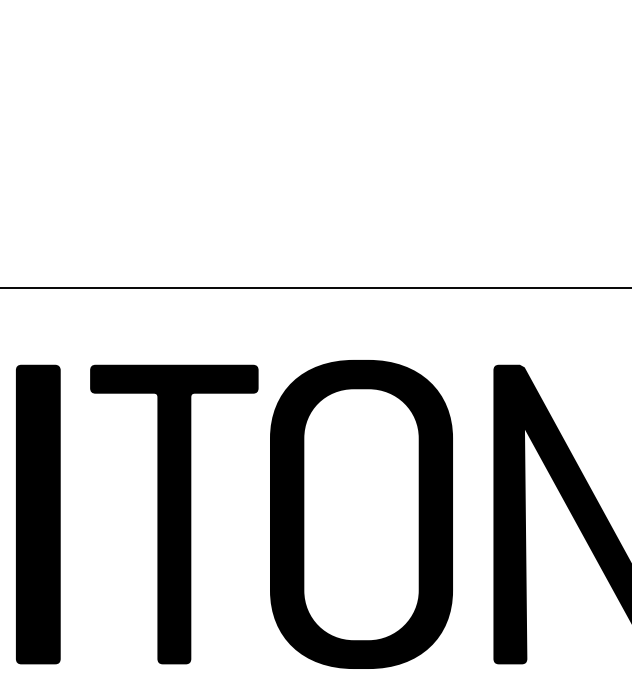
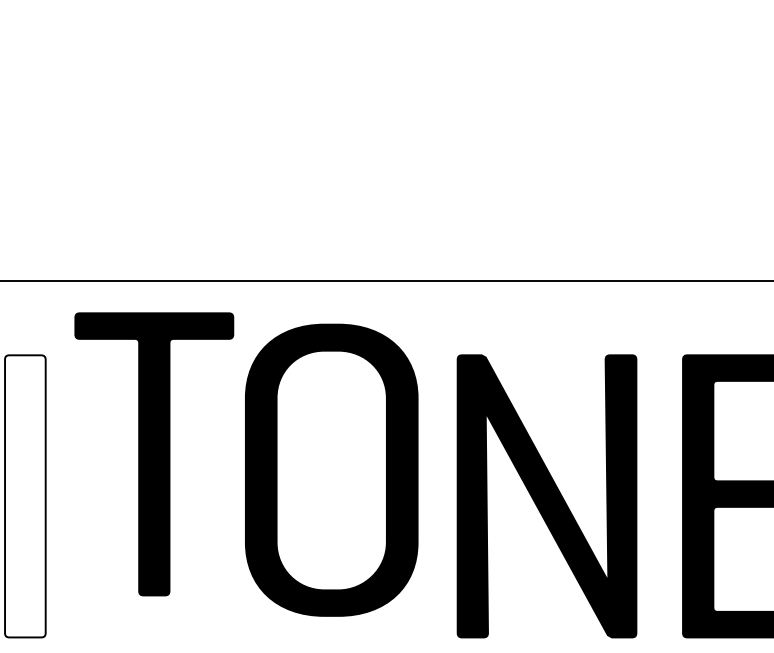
part: (361, 513) -> (331, 469), moved
fill: (38, 514) -> (25, 496), removed
part: (174, 514) -> (154, 454), moved

